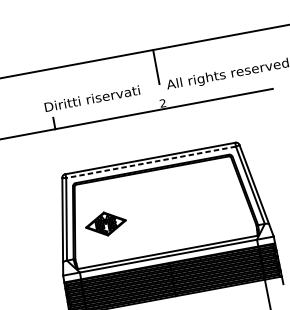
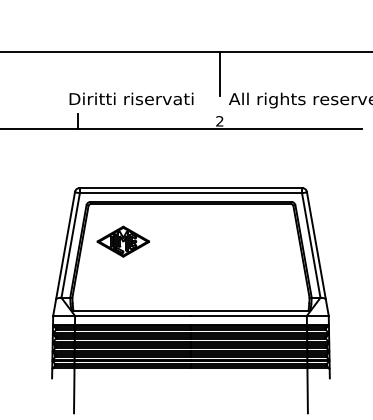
line: (150, 162) -> (190, 193), dashed -> solid
part: (105, 224) -> (122, 241), moved

